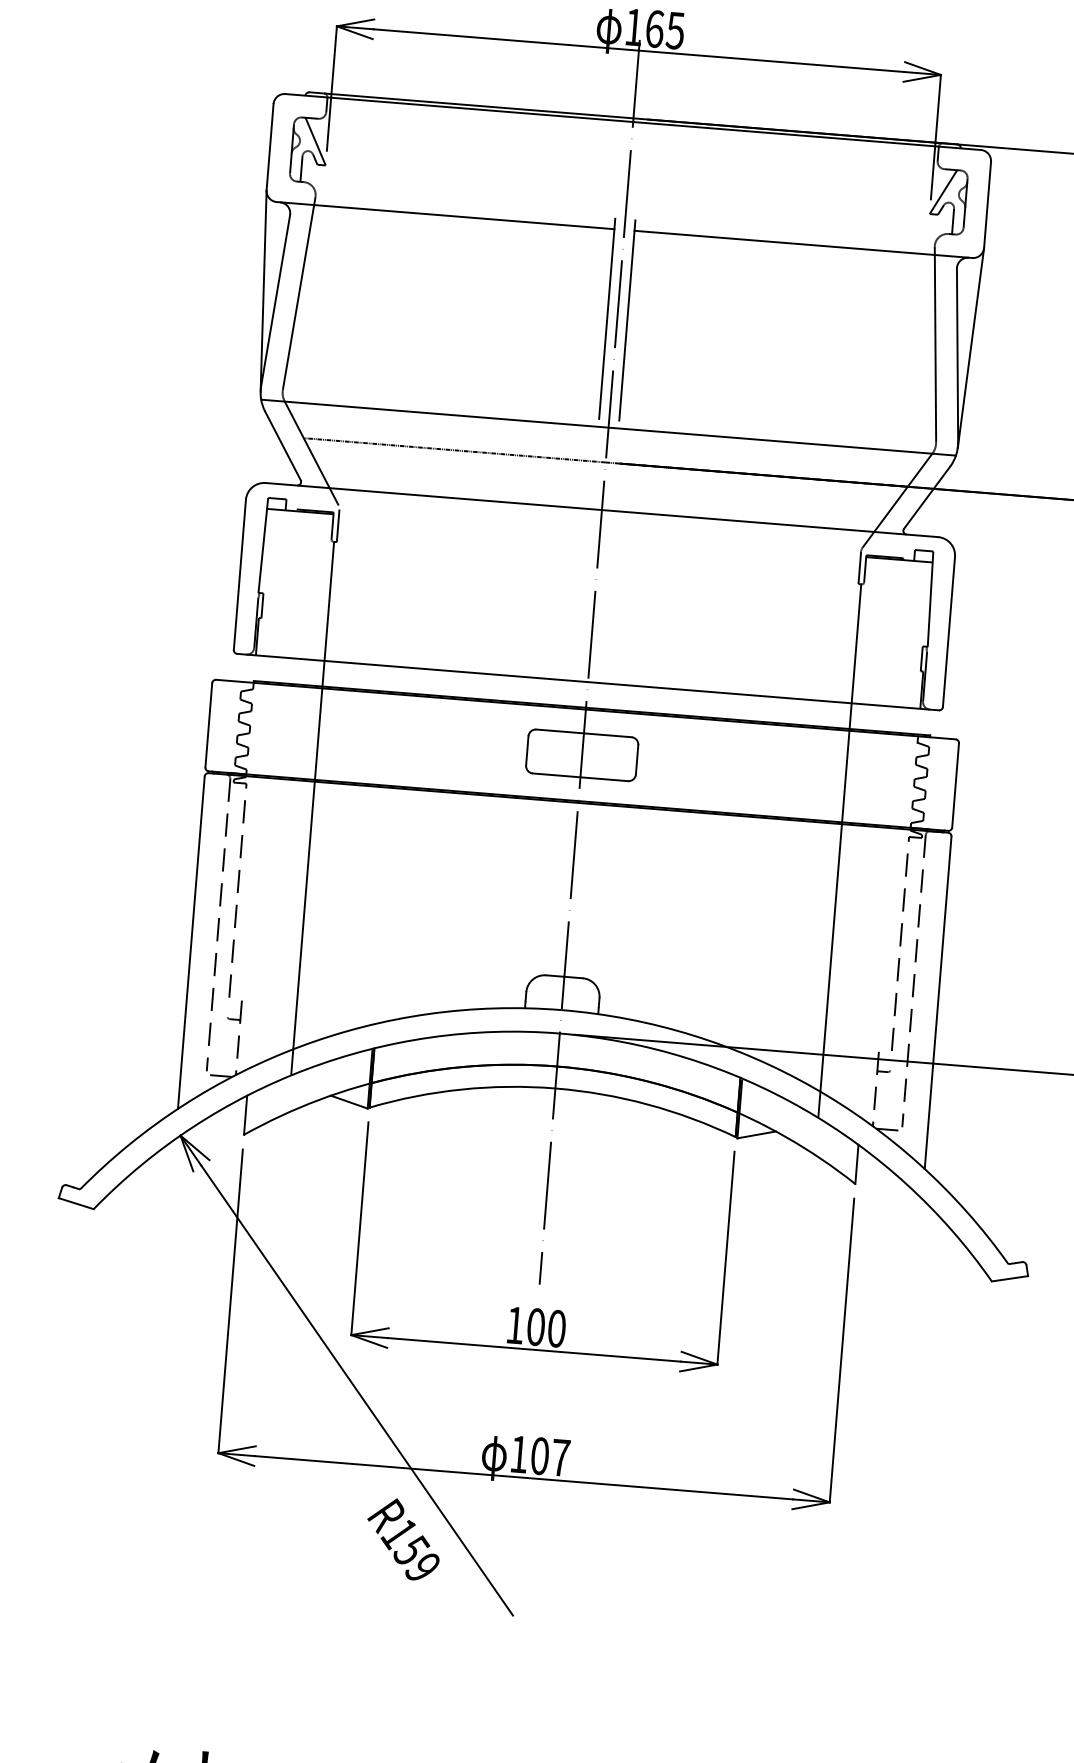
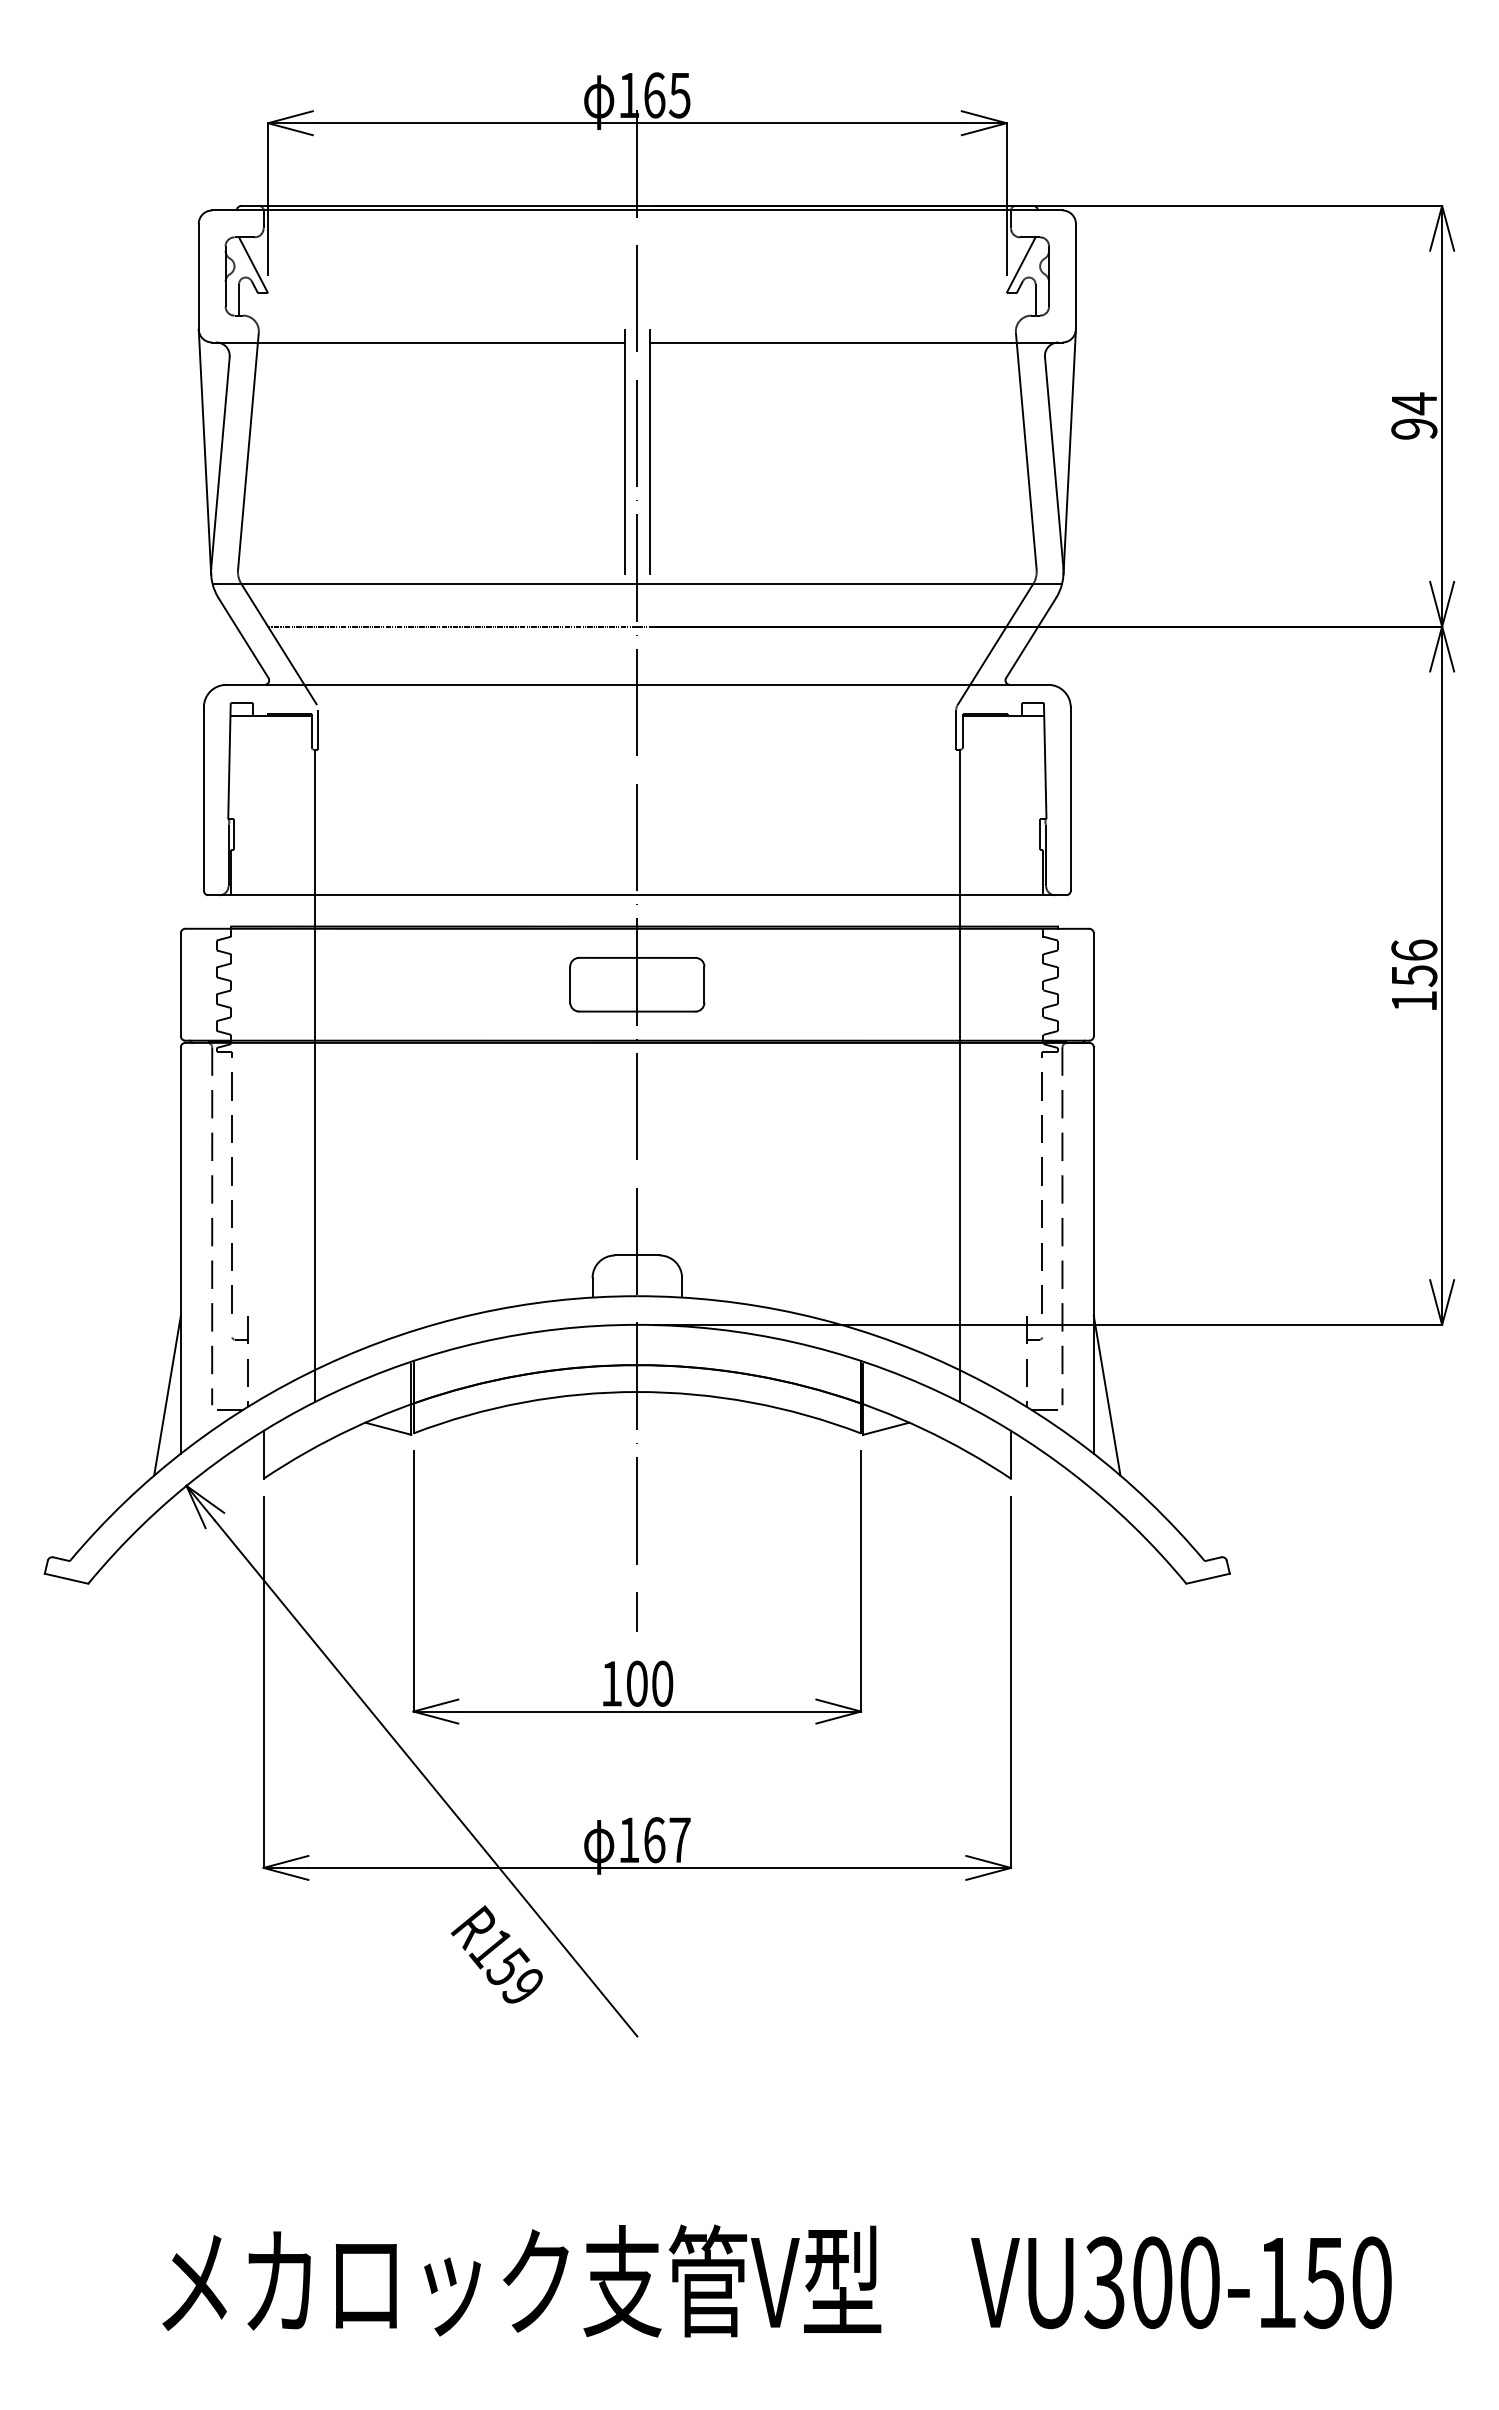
line: (170, 1060) -> (167, 1395), added
line: (938, 1122) -> (1106, 1395), added
text: (539, 1456) -> (654, 1840), 107 -> 167

